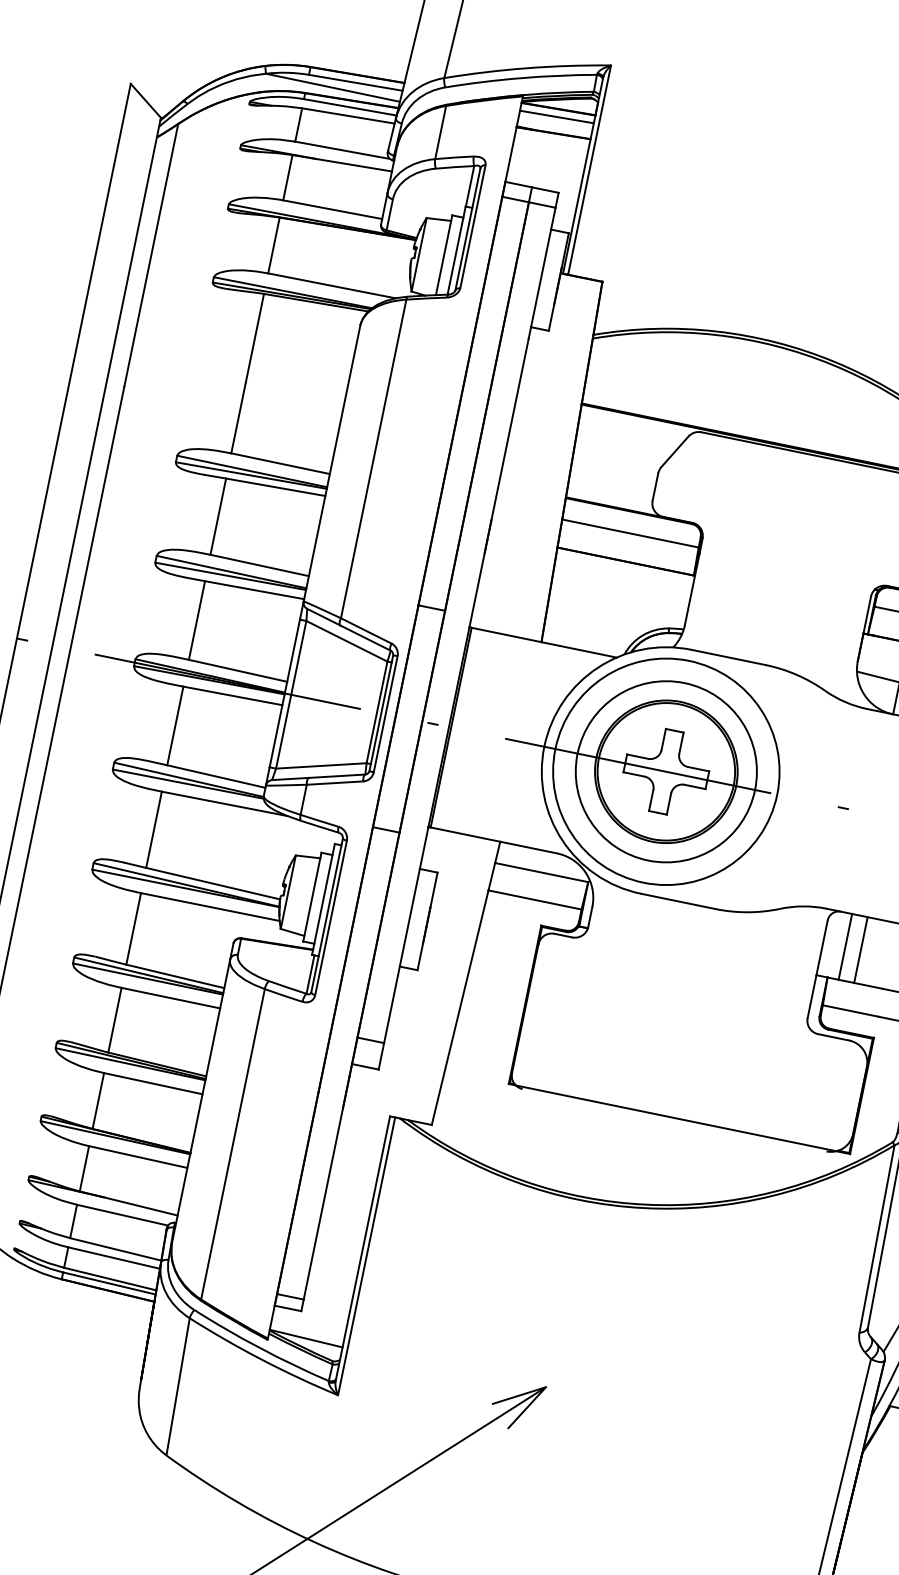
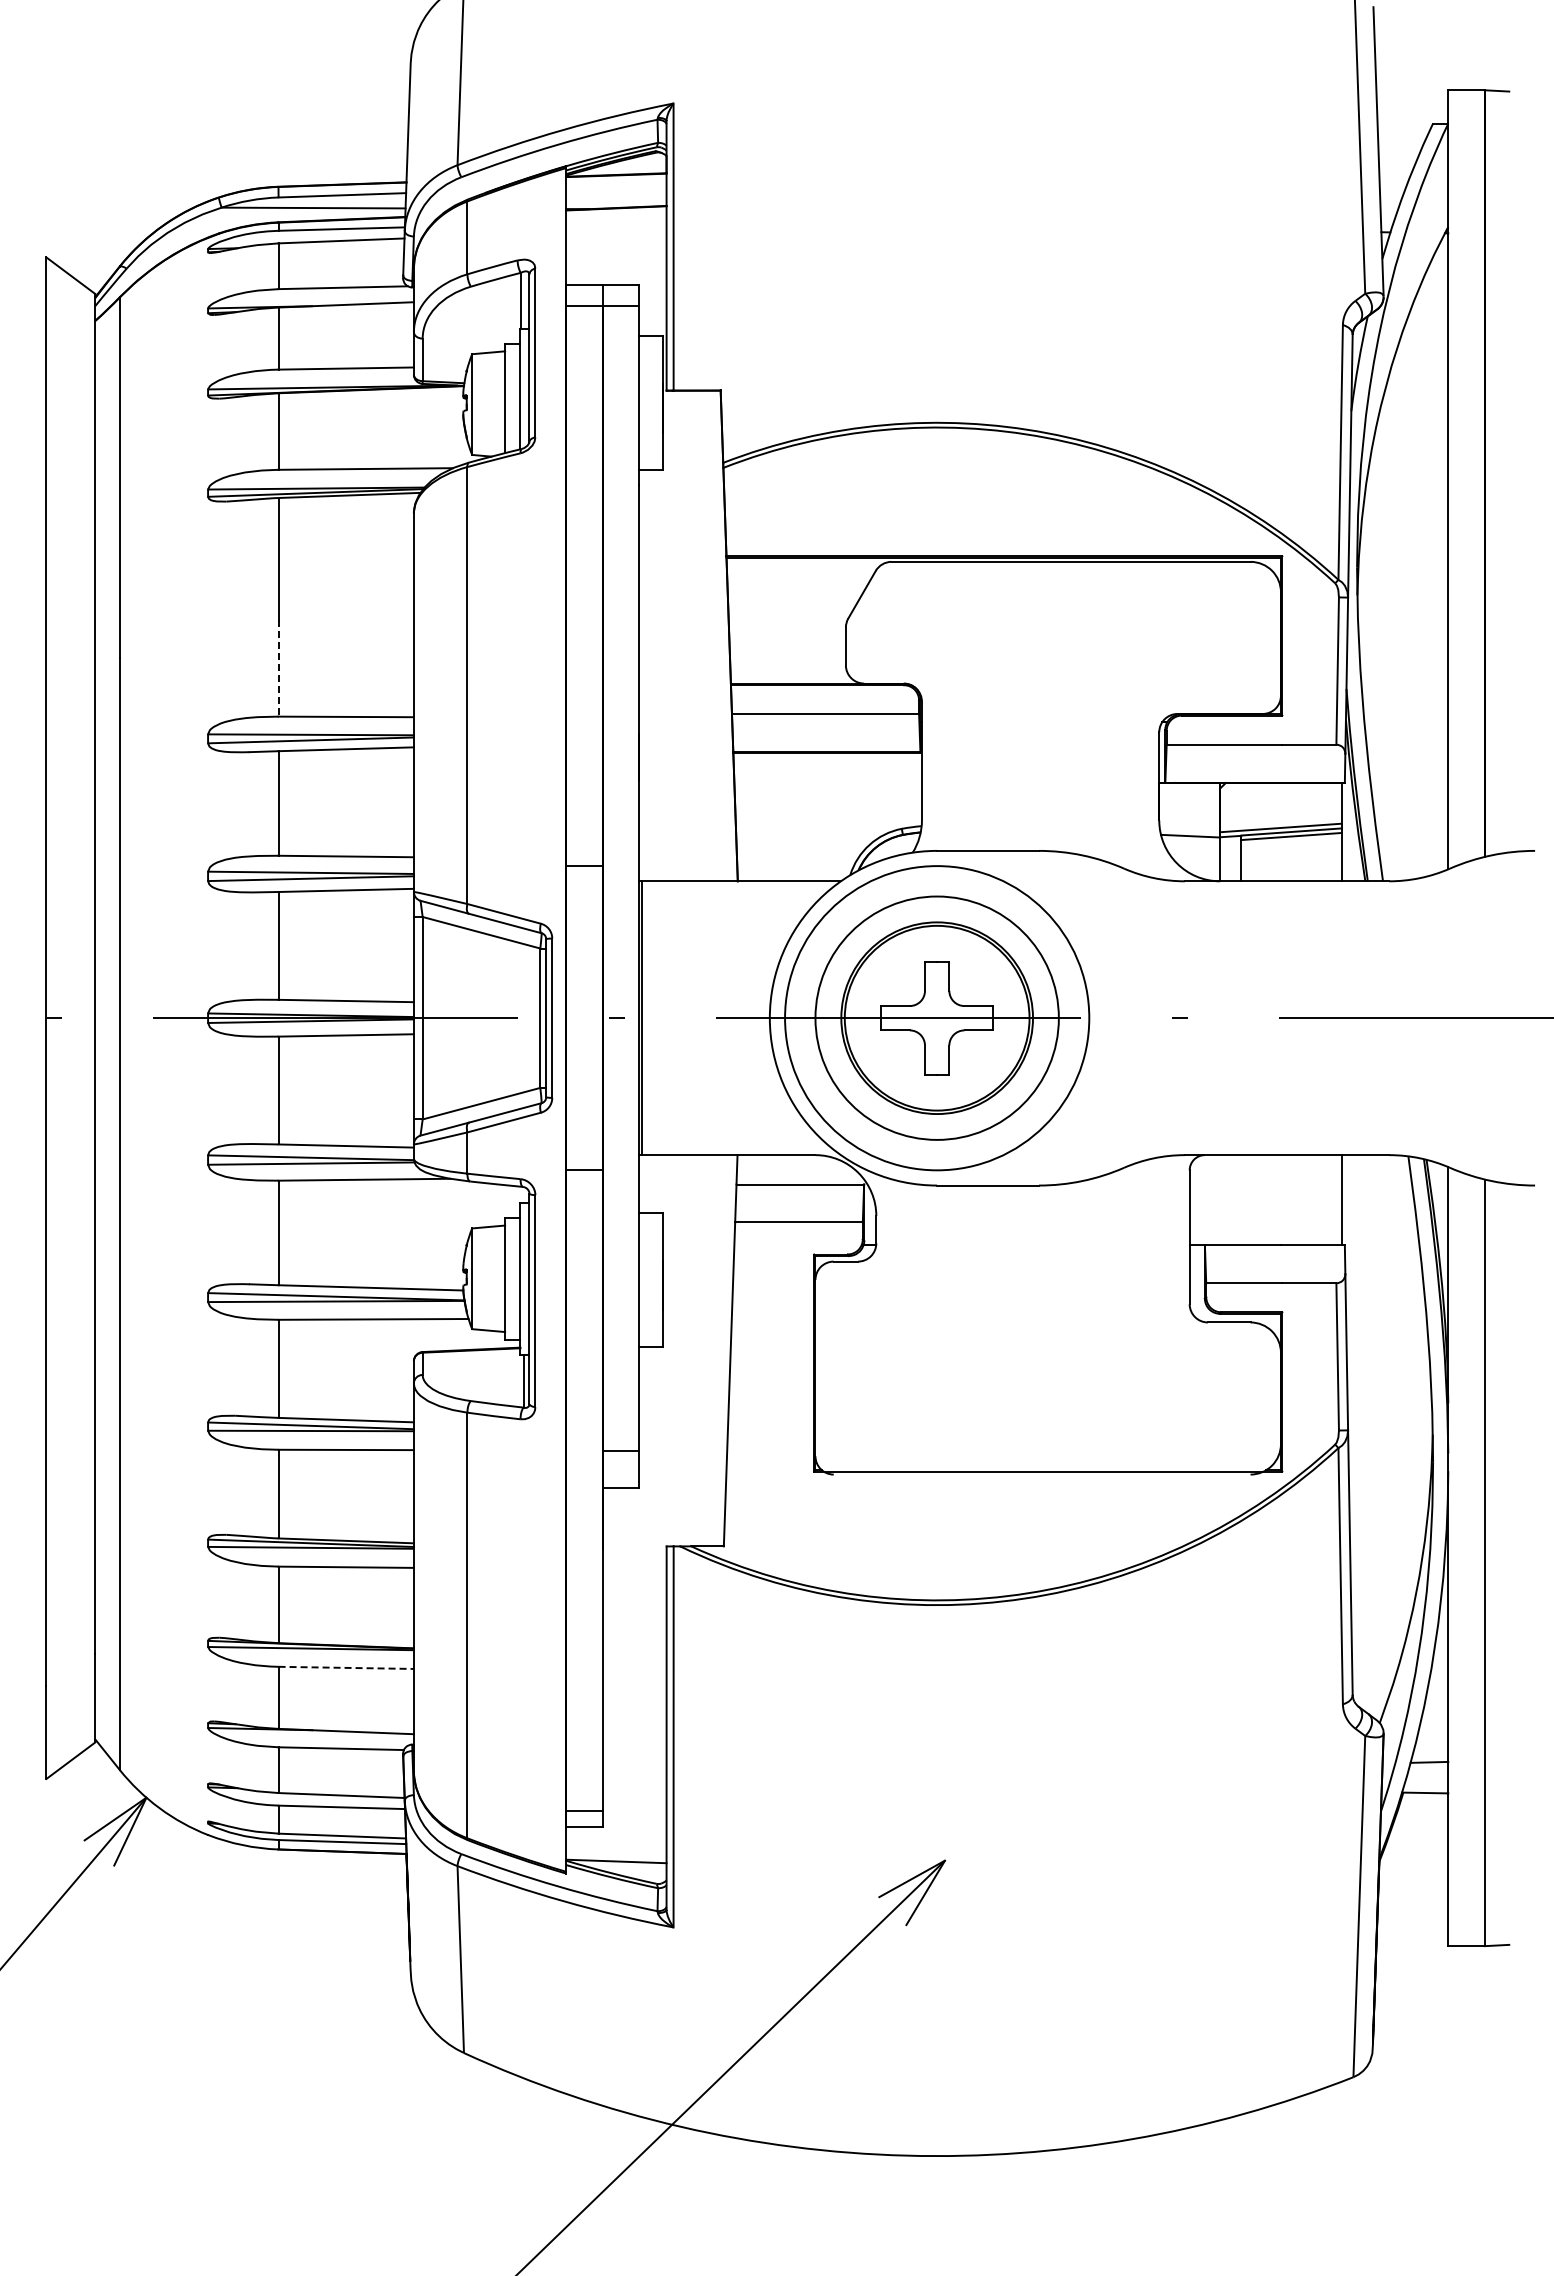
line: (557, 116) -> (616, 185), removed
line: (238, 418) -> (278, 668), solid -> dashed
line: (845, 947) -> (1220, 1200), removed
line: (860, 950) -> (1241, 1200), removed
line: (138, 1156) -> (346, 1667), solid -> dashed

